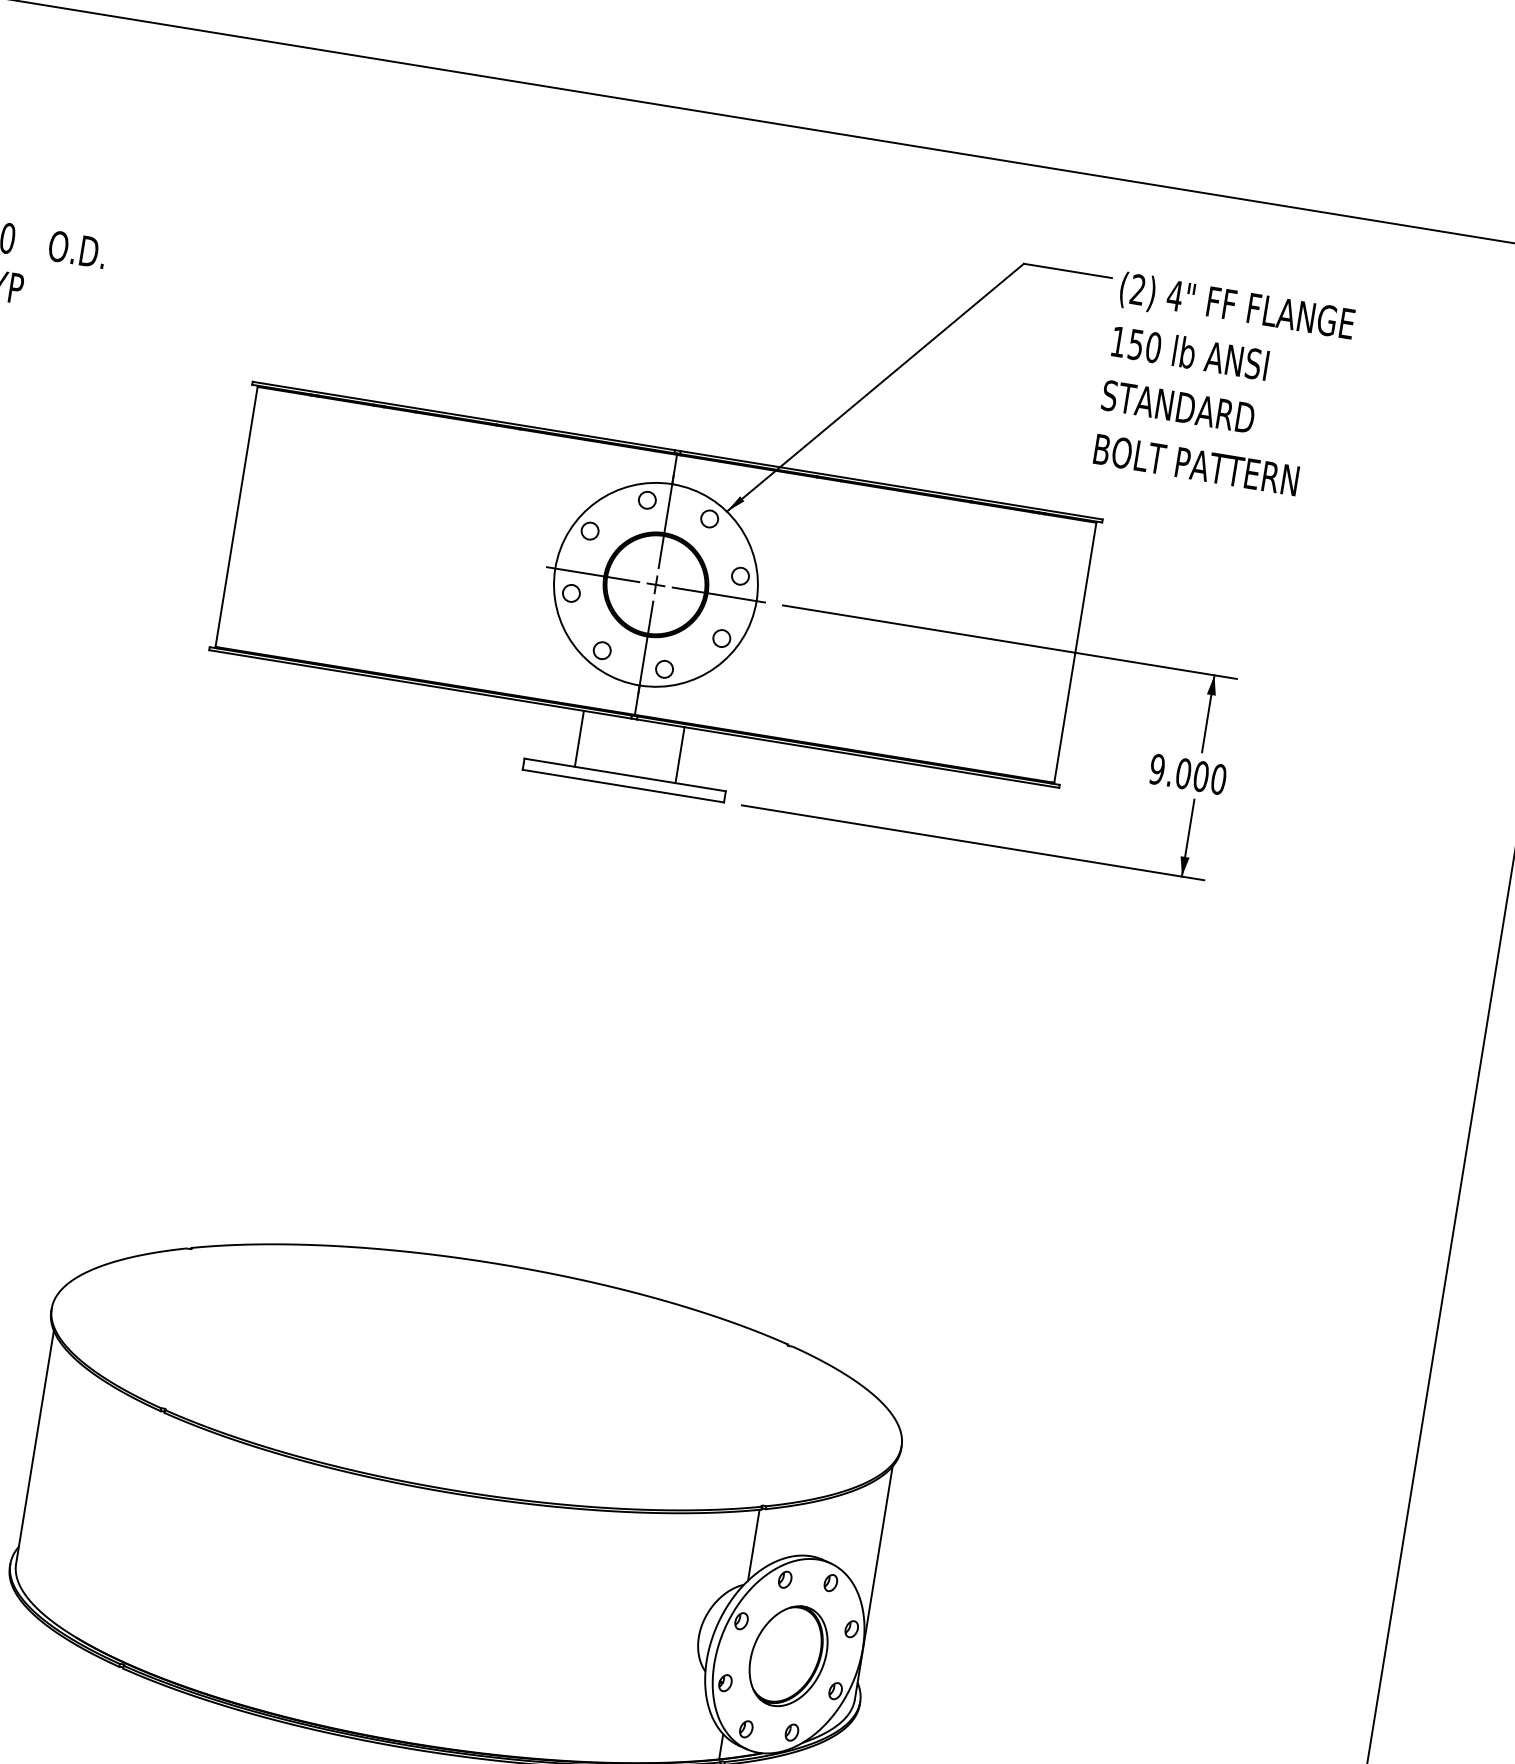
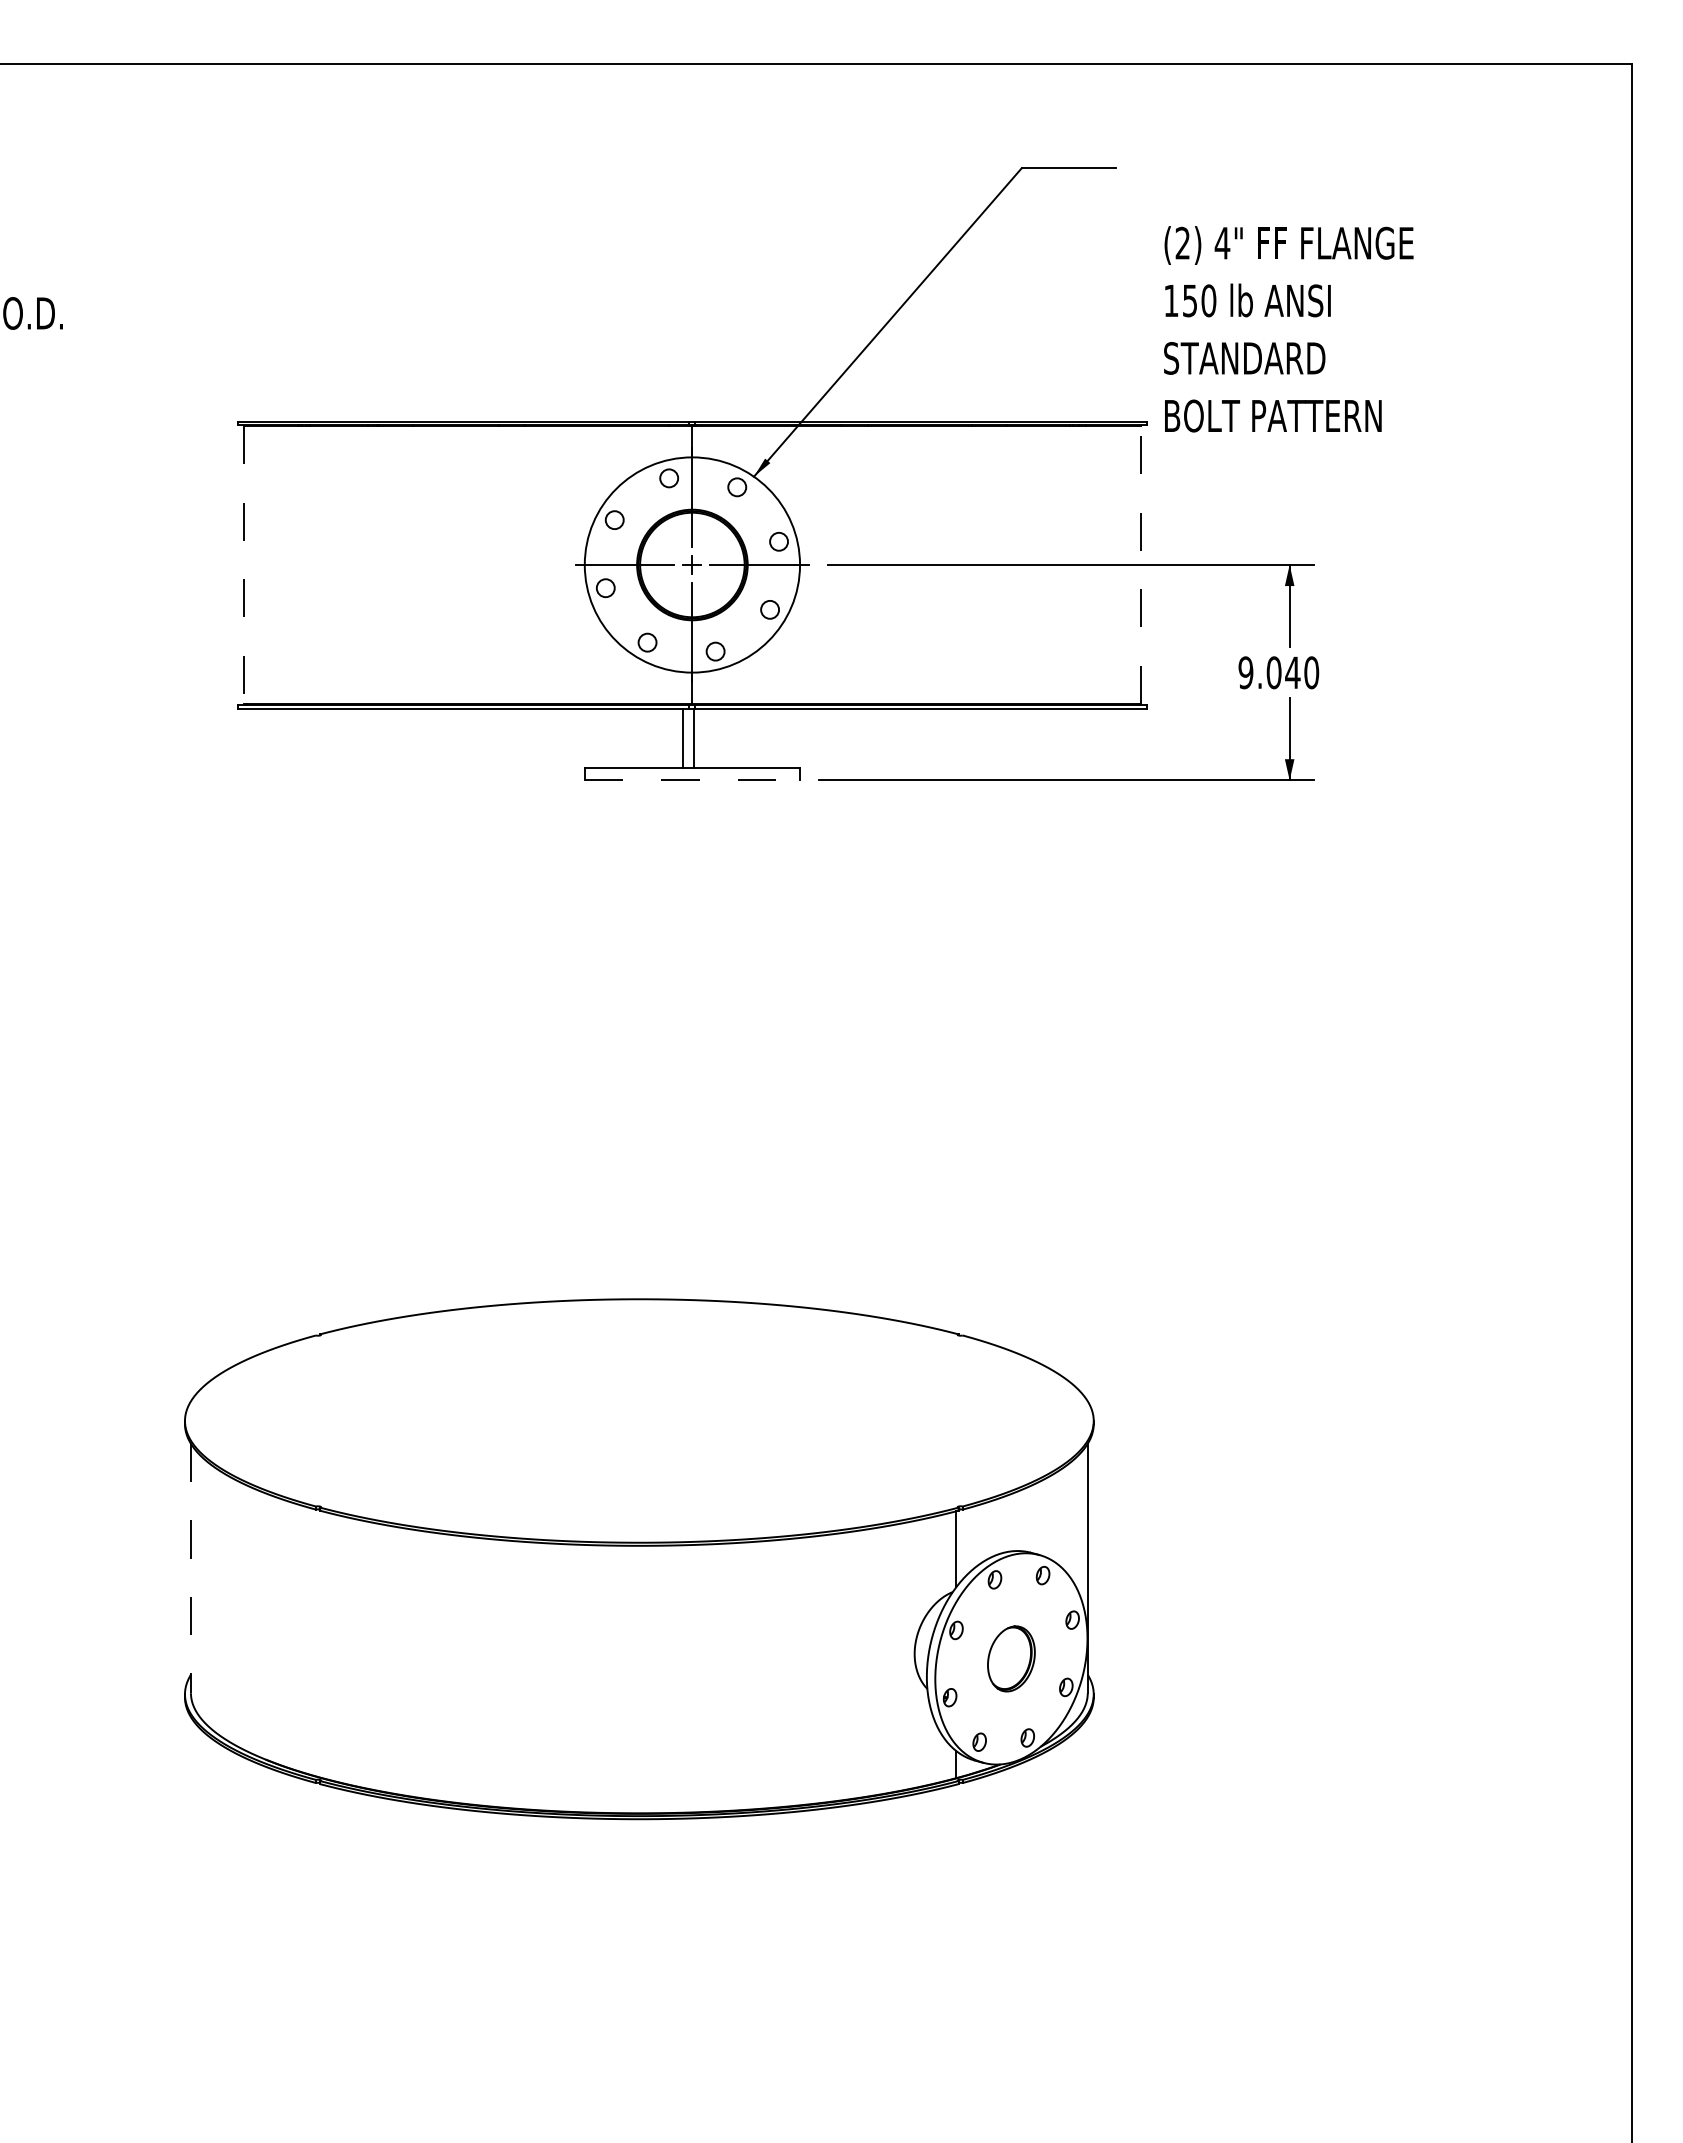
text: (1223, 386) -> (1288, 329), moved
line: (236, 517) -> (243, 565), solid -> dashed
line: (1075, 652) -> (1140, 564), solid -> dashed
line: (579, 738) -> (693, 738), moved
line: (680, 755) -> (683, 738), moved
text: (1200, 776) -> (1292, 672), 9.000 -> 9.040
line: (623, 786) -> (692, 780), solid -> dashed
line: (34, 1447) -> (190, 1568), solid -> dashed
part: (788, 1655) -> (1011, 1658), size x0.6

